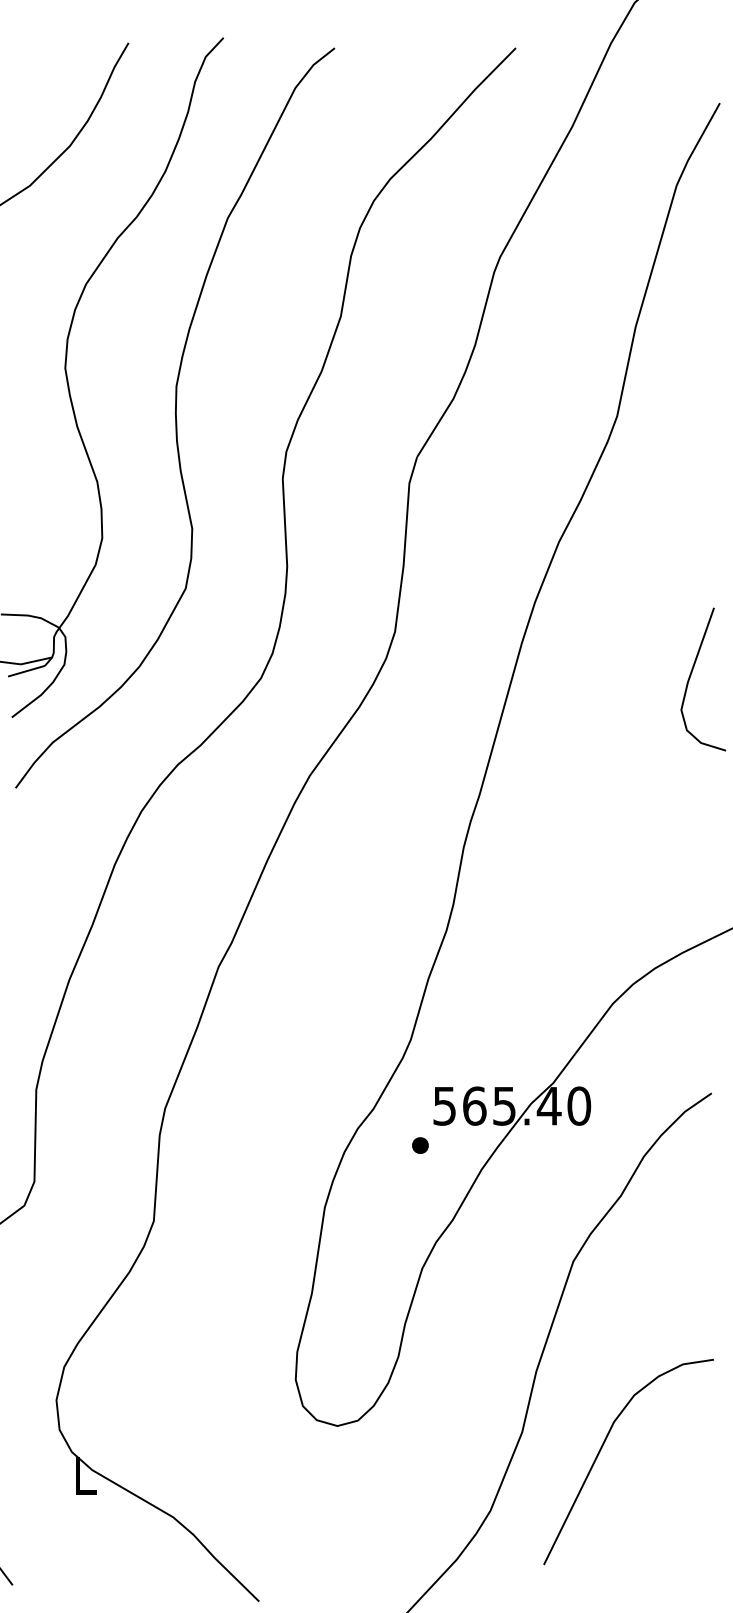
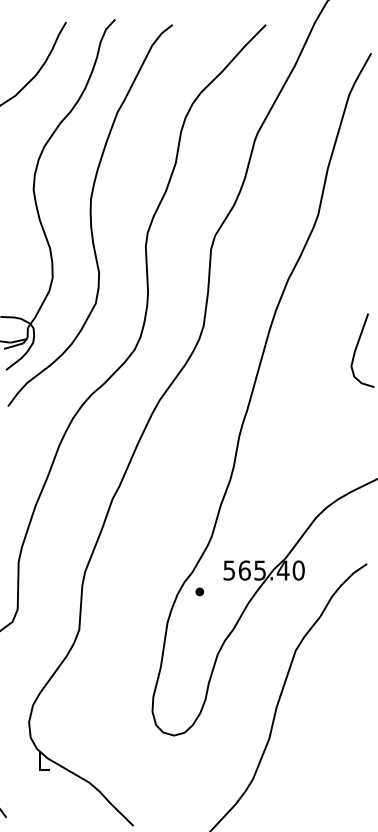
part: (419, 1144) -> (199, 591), moved
curve: (603, 1447) -> (311, 746), removed

